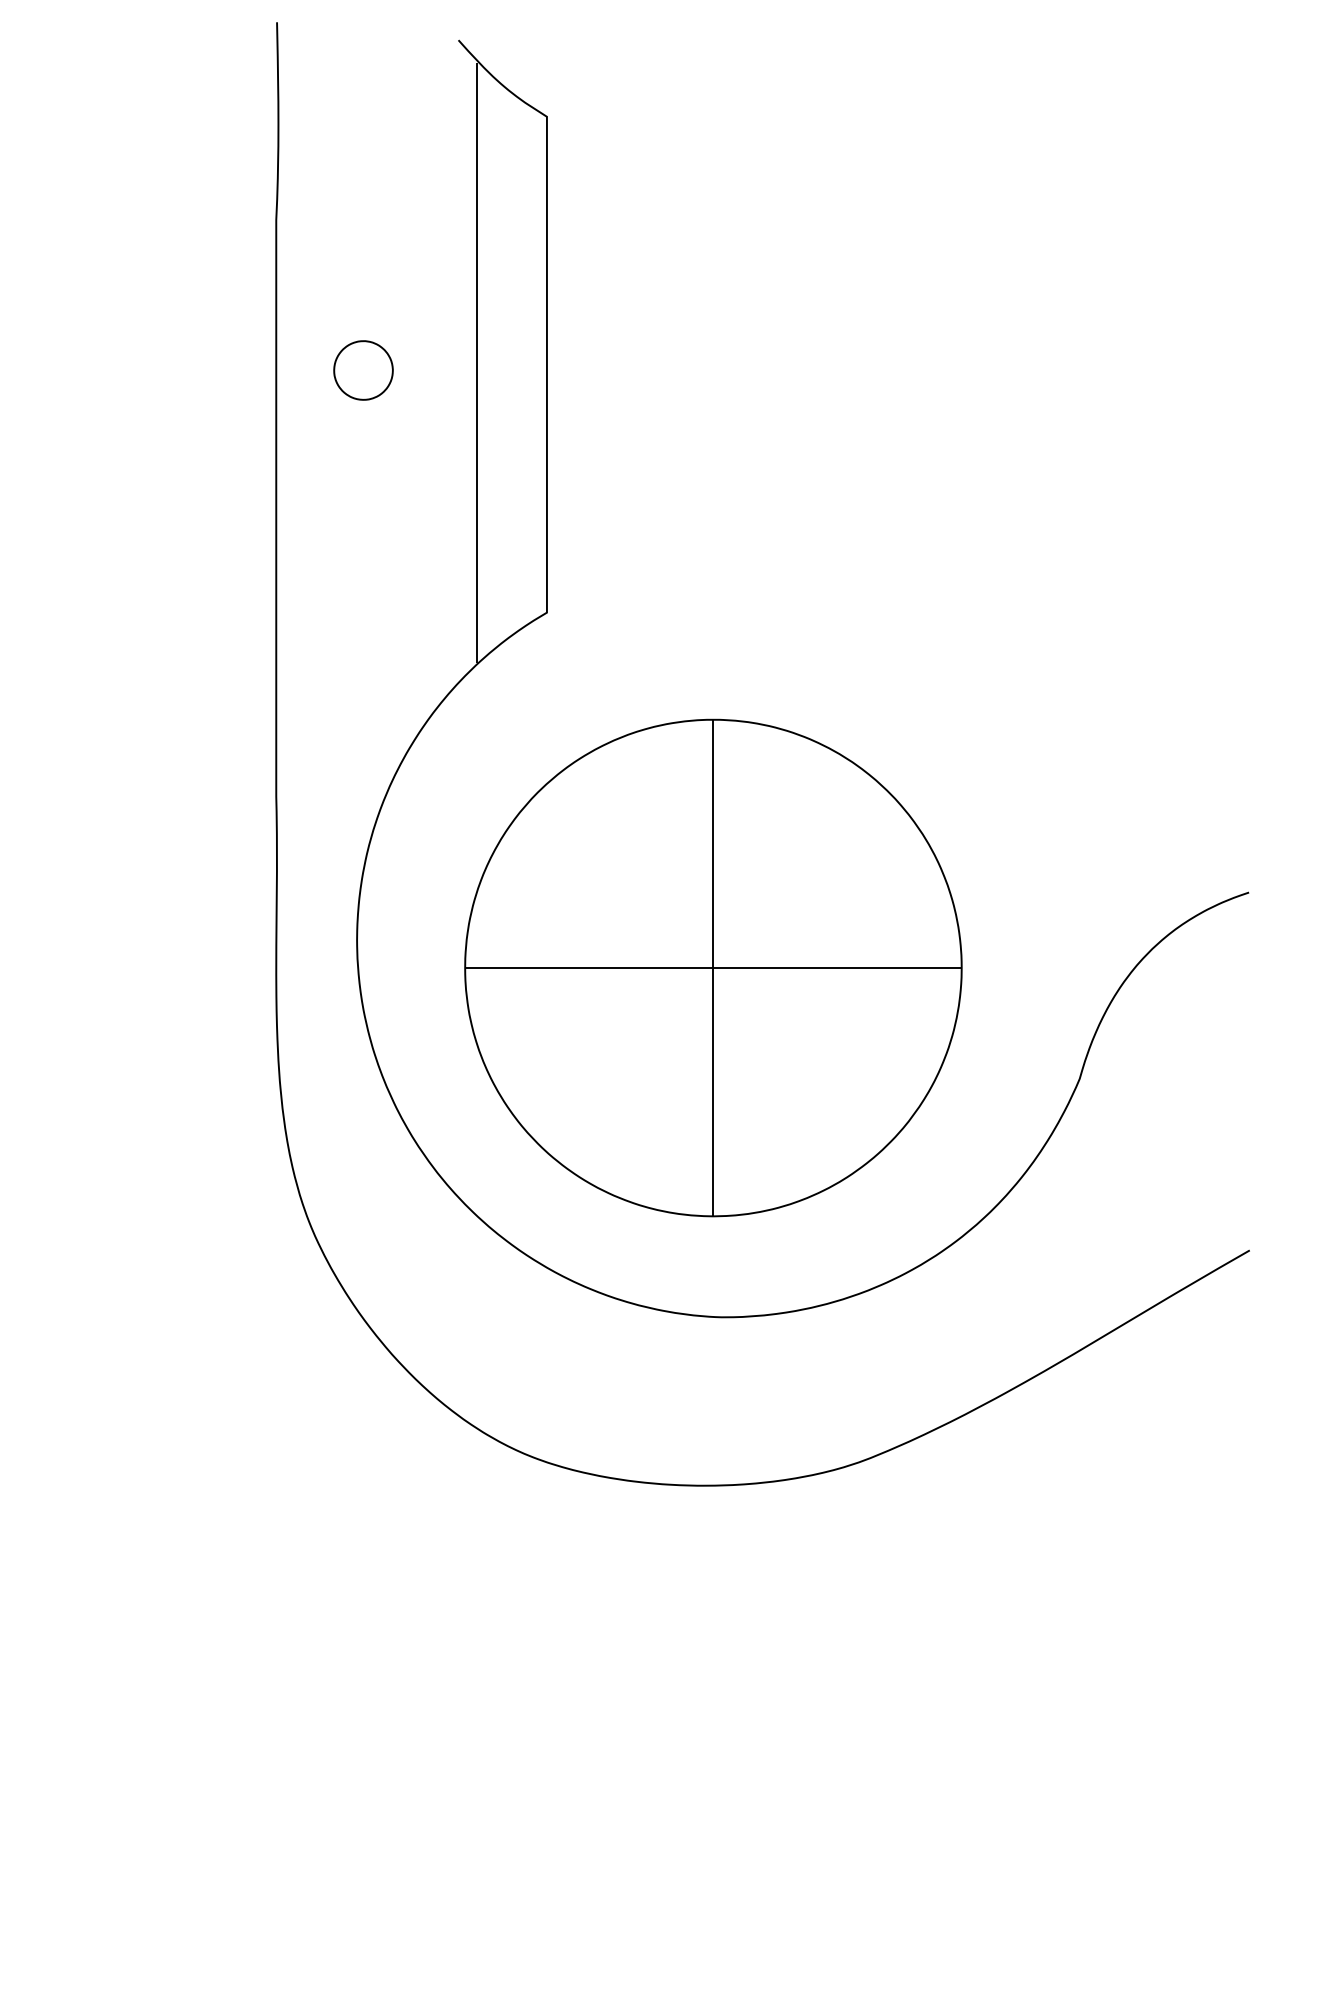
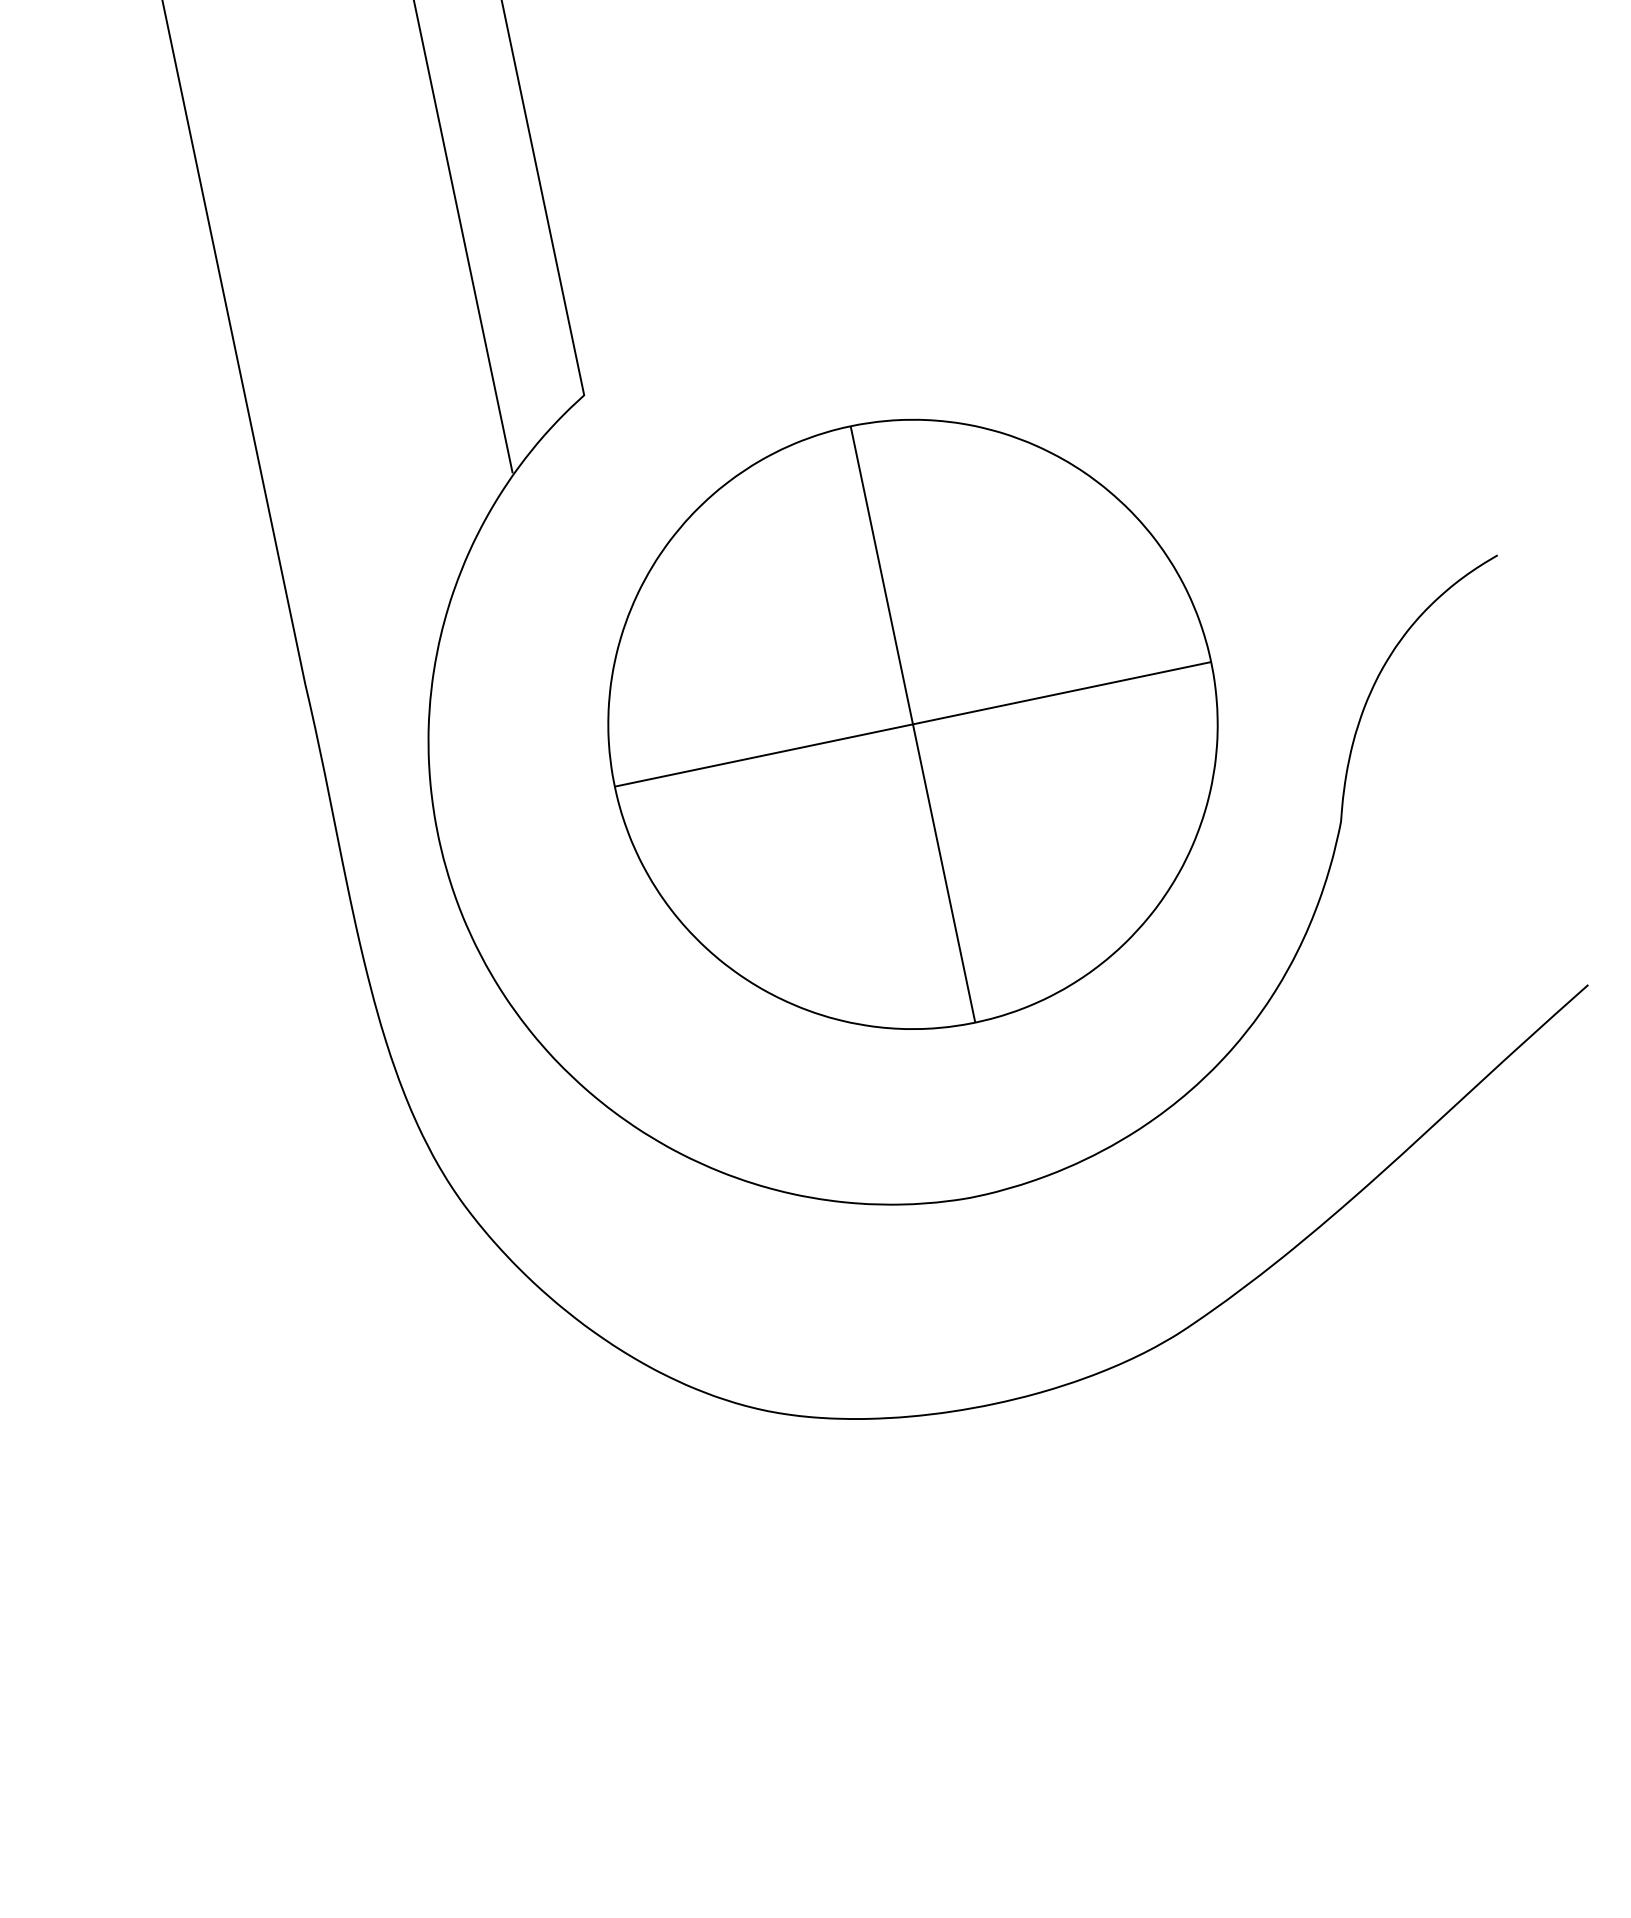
part: (363, 370) -> (303, 150), removed
part: (713, 967) -> (912, 723), moved

